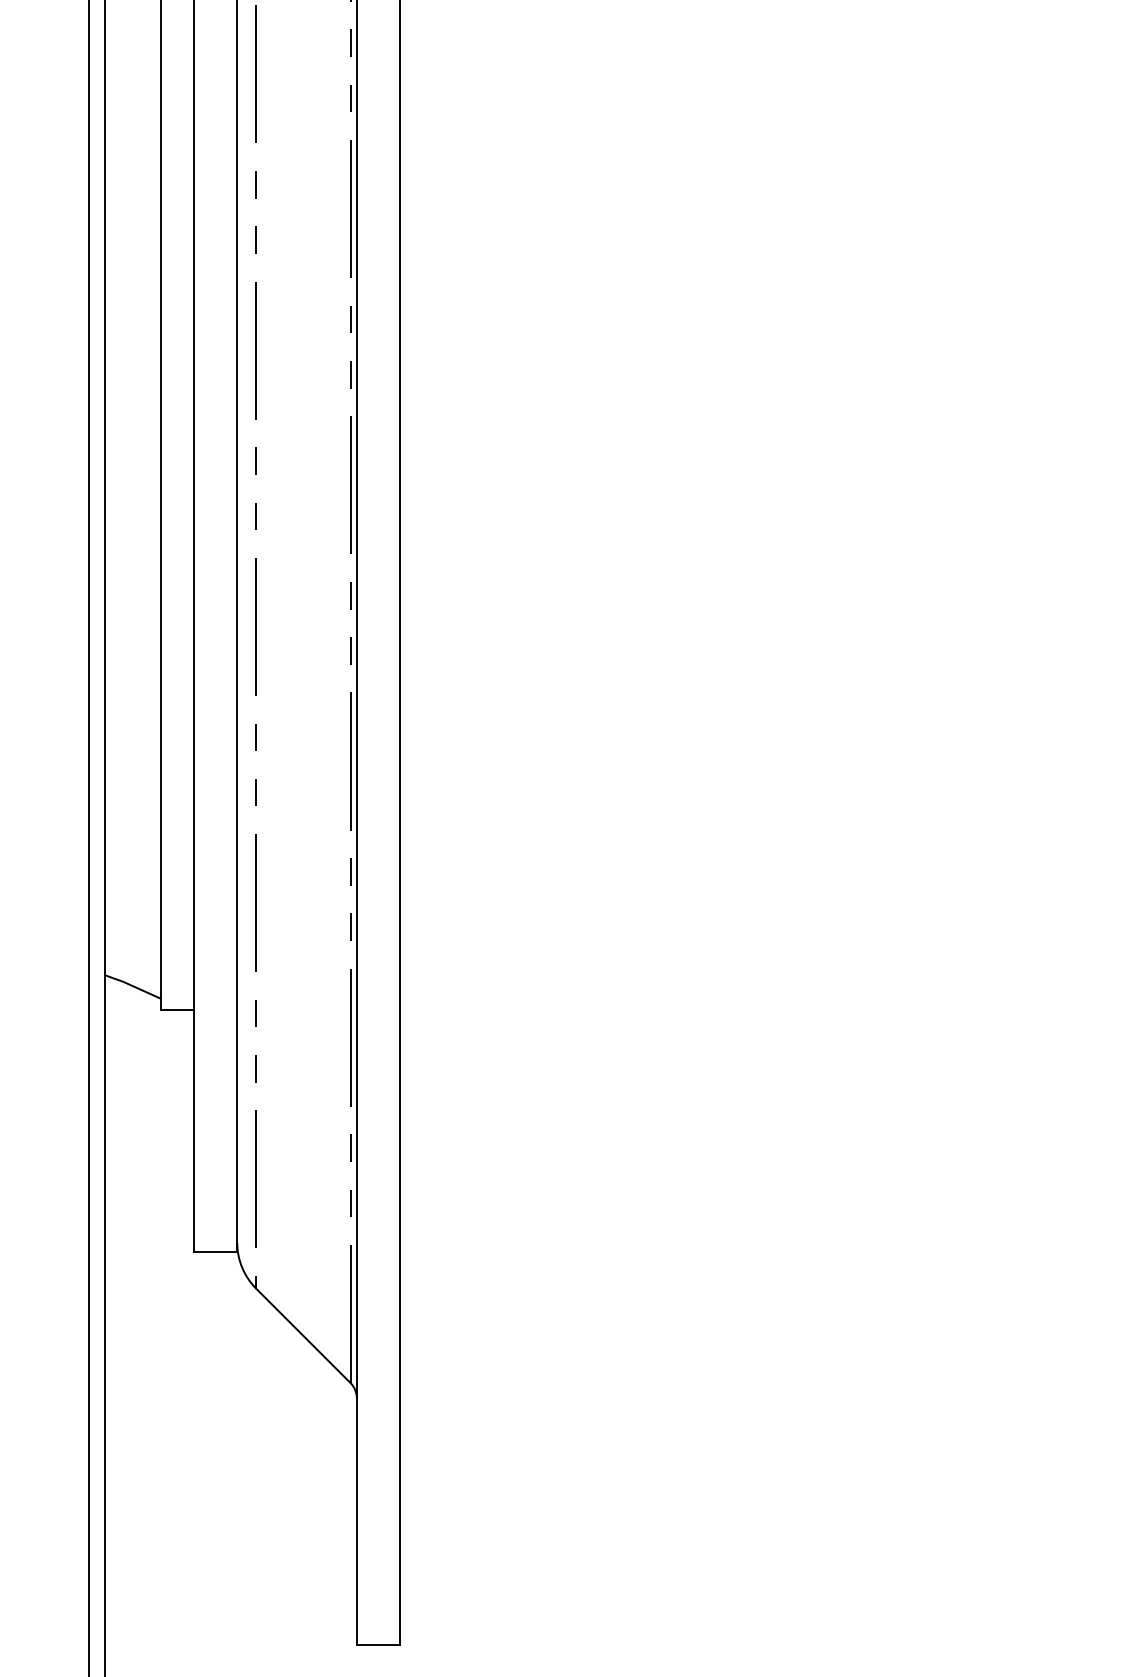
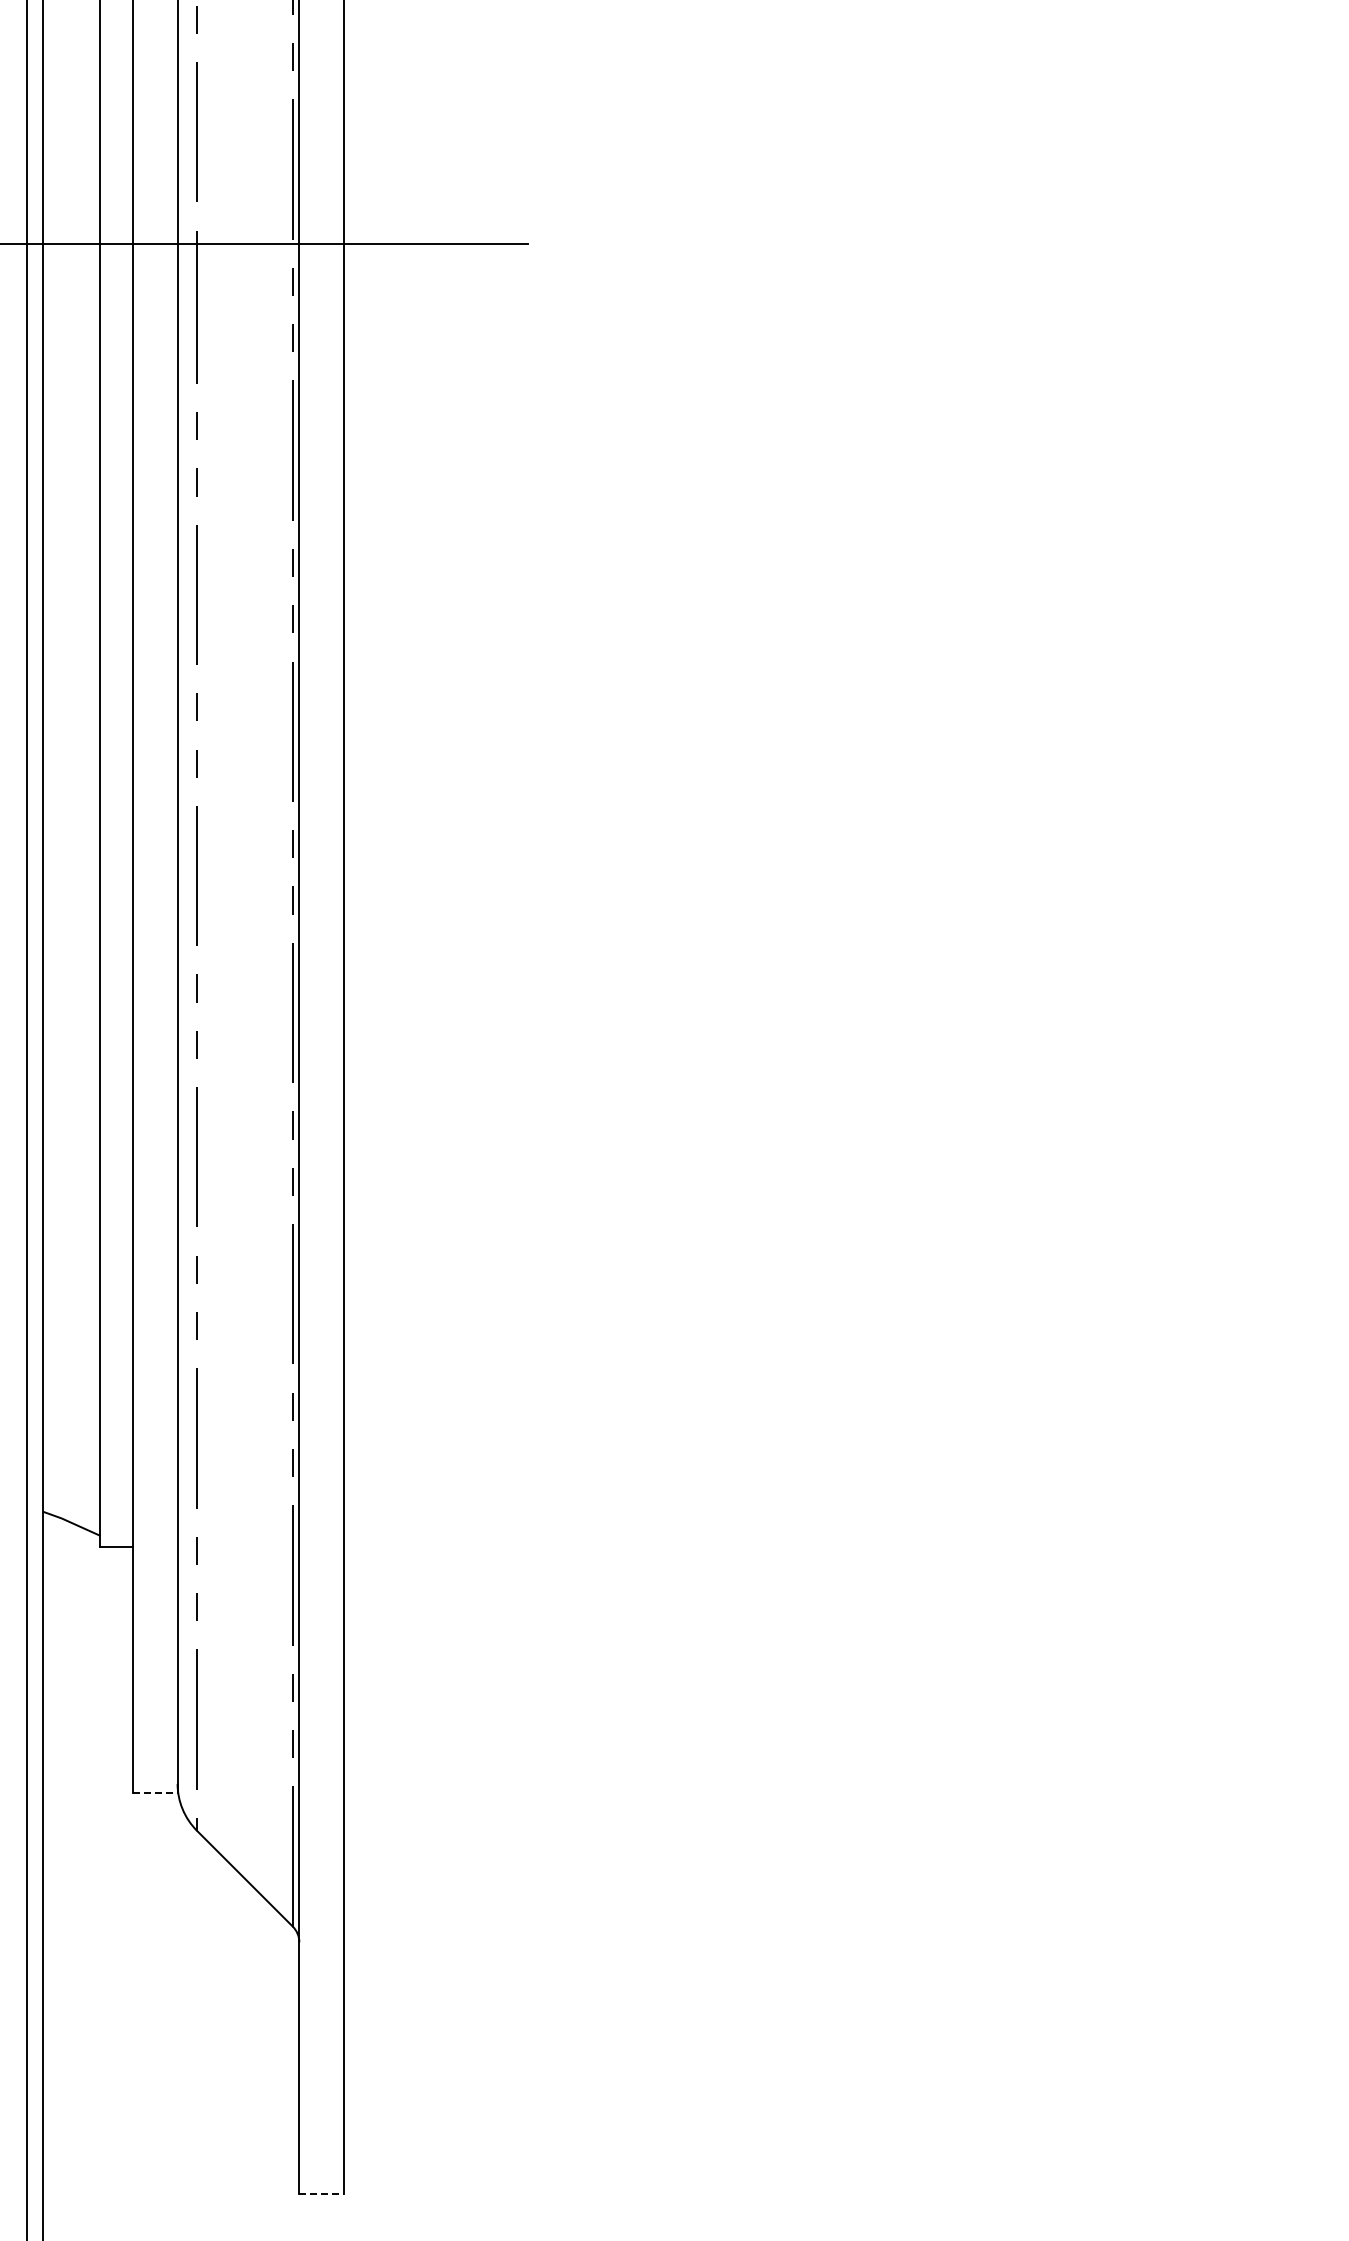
line: (215, 1252) -> (155, 1793), solid -> dashed
line: (378, 1645) -> (321, 2193), solid -> dashed

